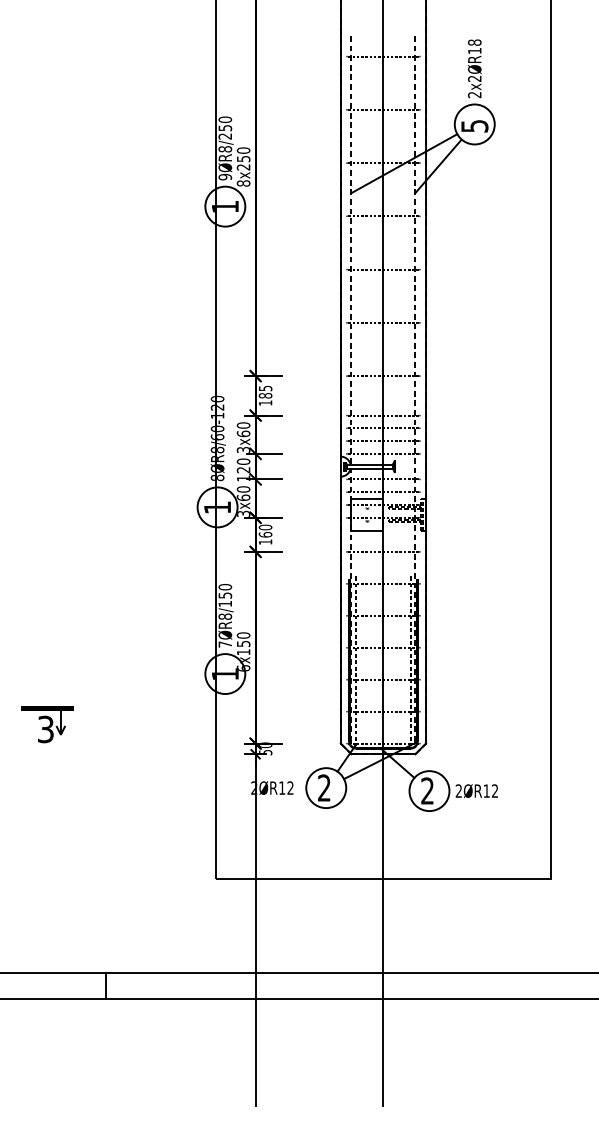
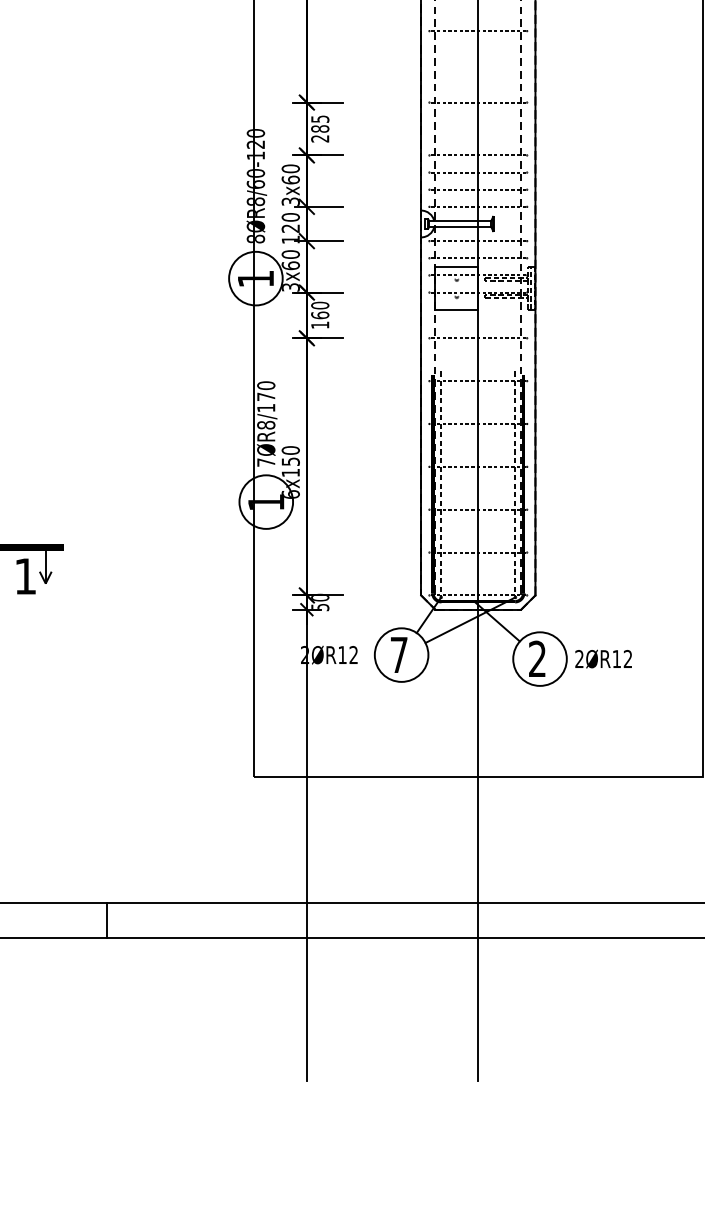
text: (265, 402) -> (320, 137), 185 -> 285
text: (225, 595) -> (266, 396), 7ØR8/150 -> 7ØR8/170
text: (45, 729) -> (25, 576), 3 -> 1
text: (324, 787) -> (399, 654), 2 -> 7

